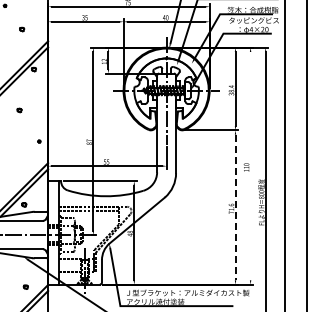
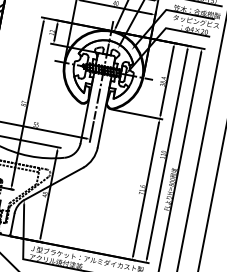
line: (250, 166) -> (167, 154), added
line: (235, 207) -> (146, 189), dashed -> solid

